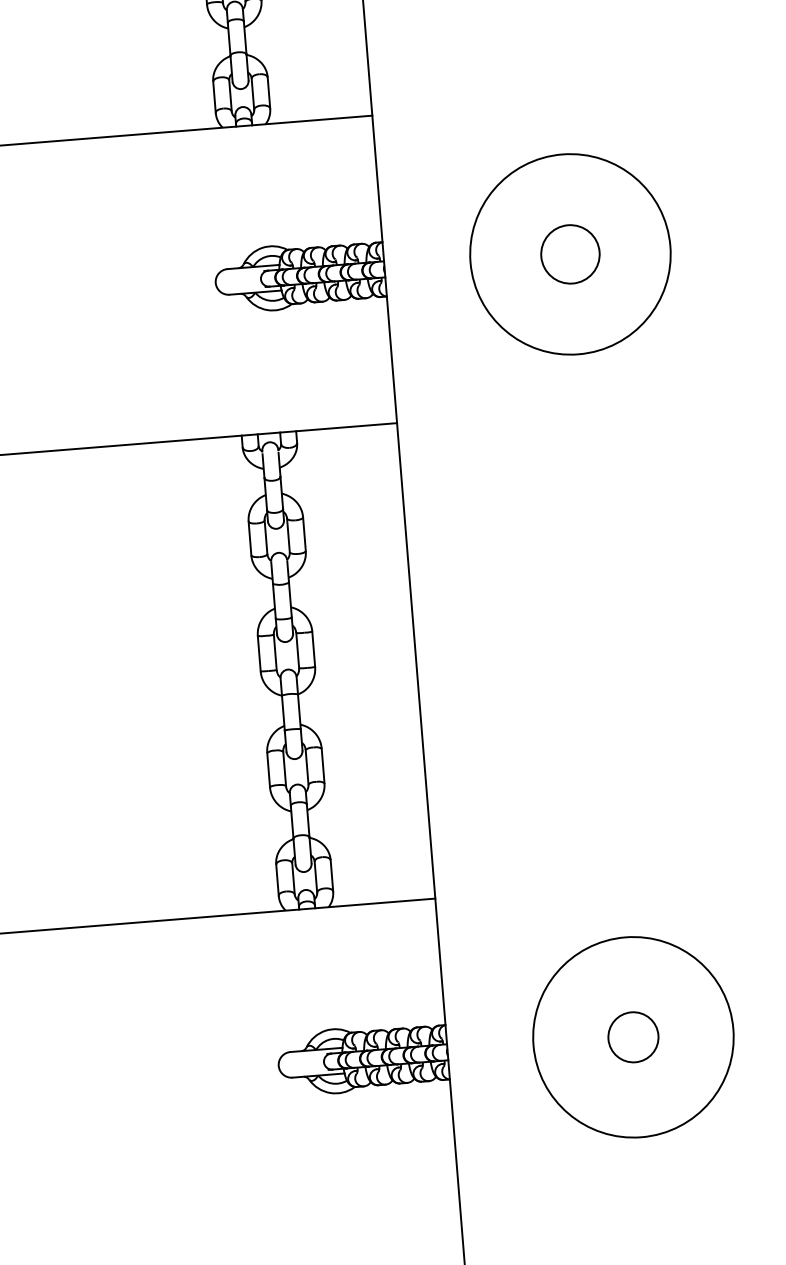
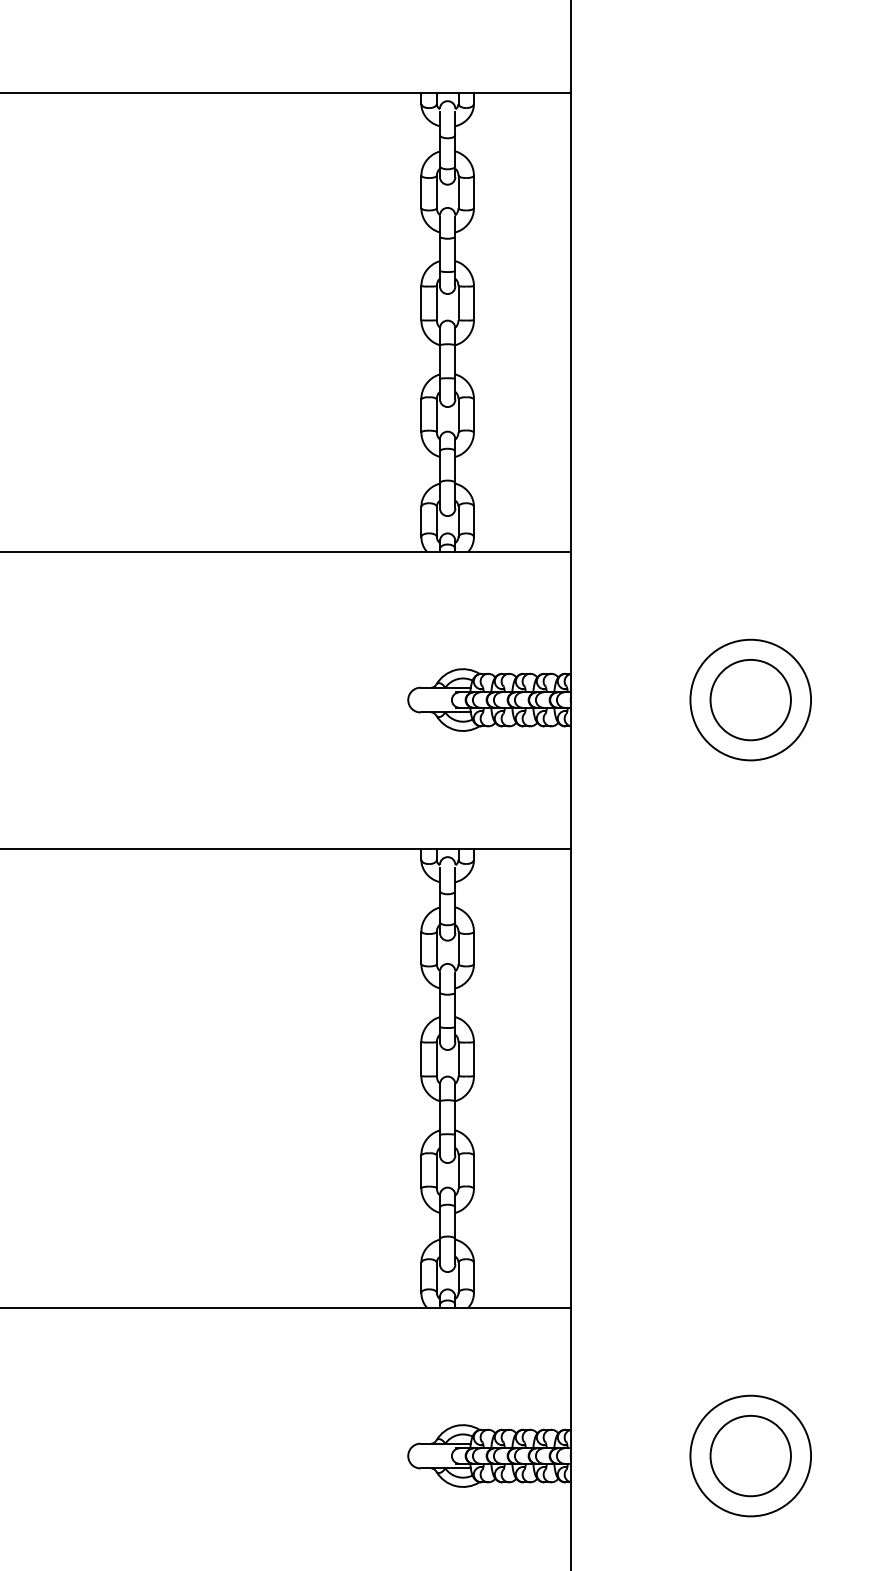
circle: (570, 253) -> (750, 699), size x0.62
circle: (570, 253) -> (750, 699), size x1.43
circle: (633, 1036) -> (750, 1455), size x0.62
circle: (633, 1036) -> (750, 1455), size x1.67

